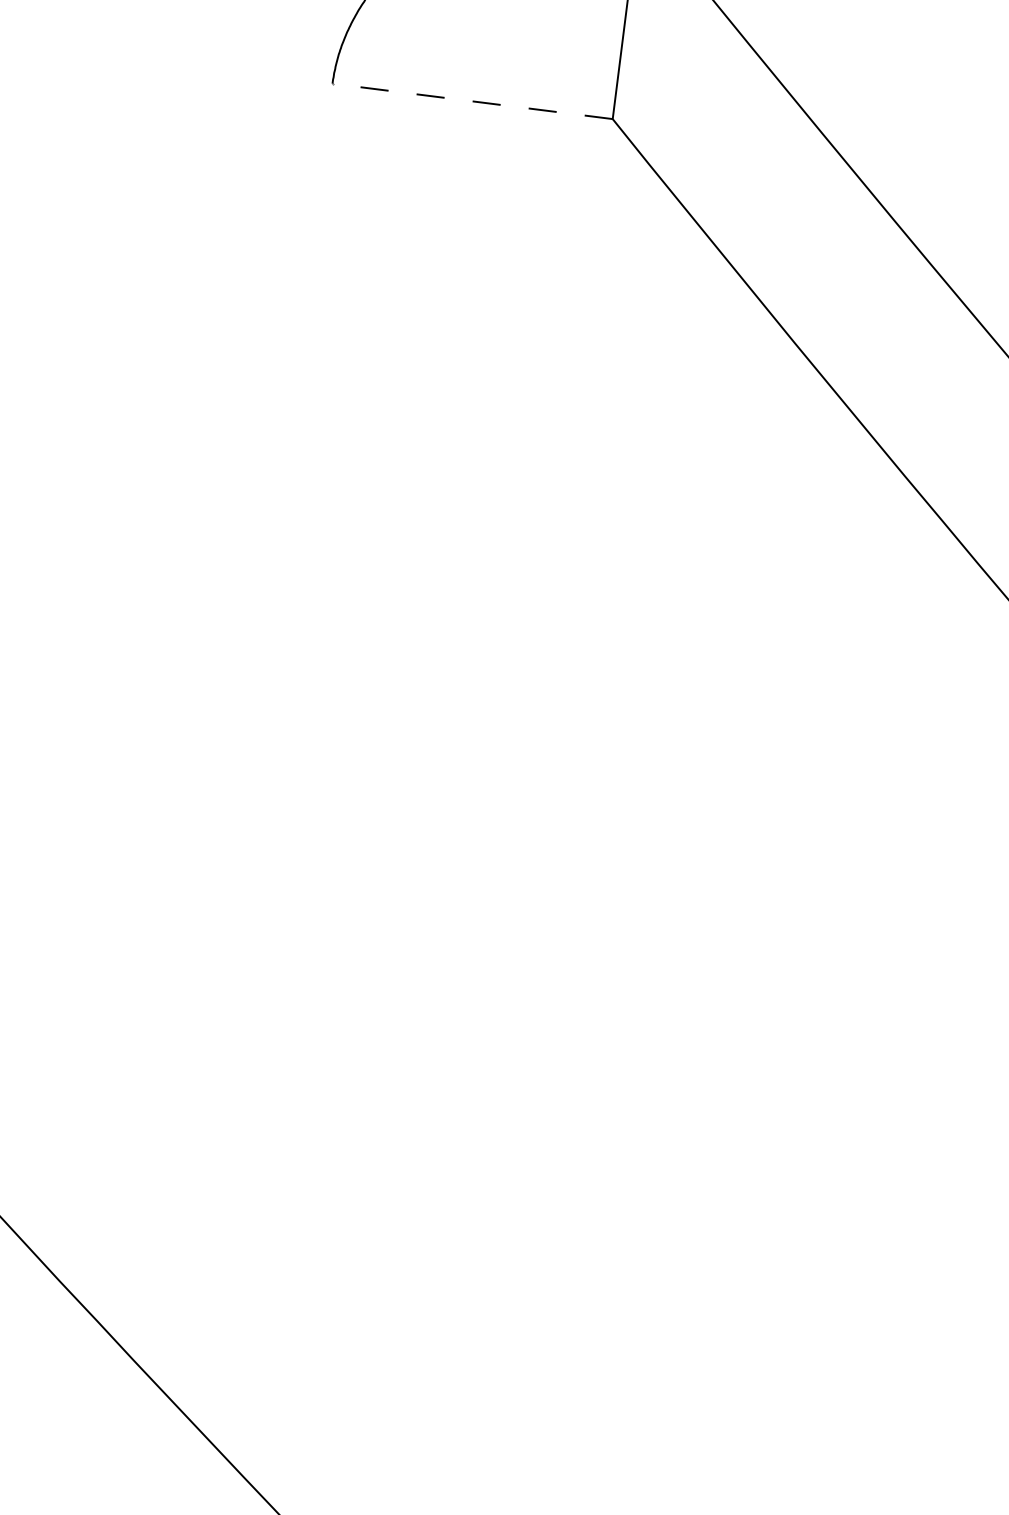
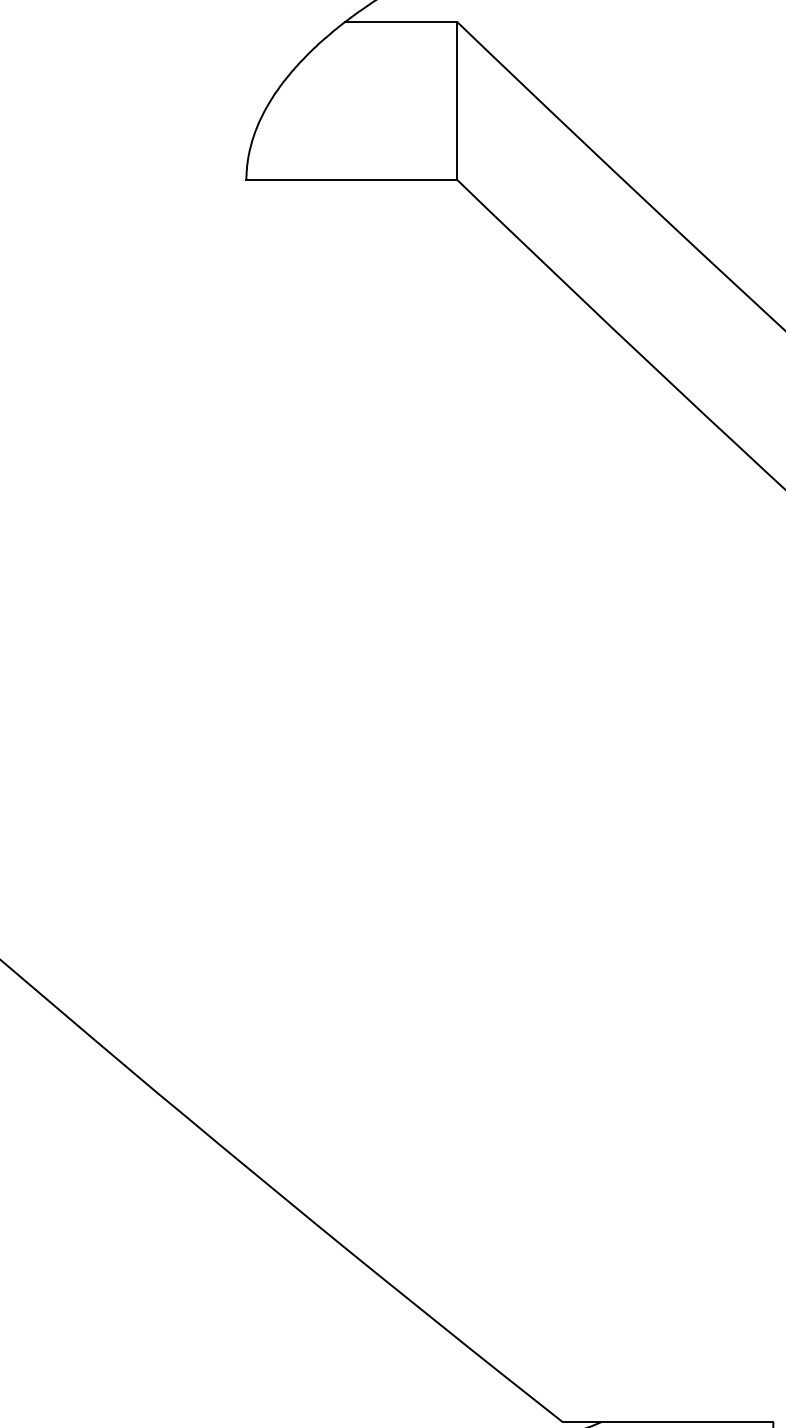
line: (472, 100) -> (351, 179), dashed -> solid

